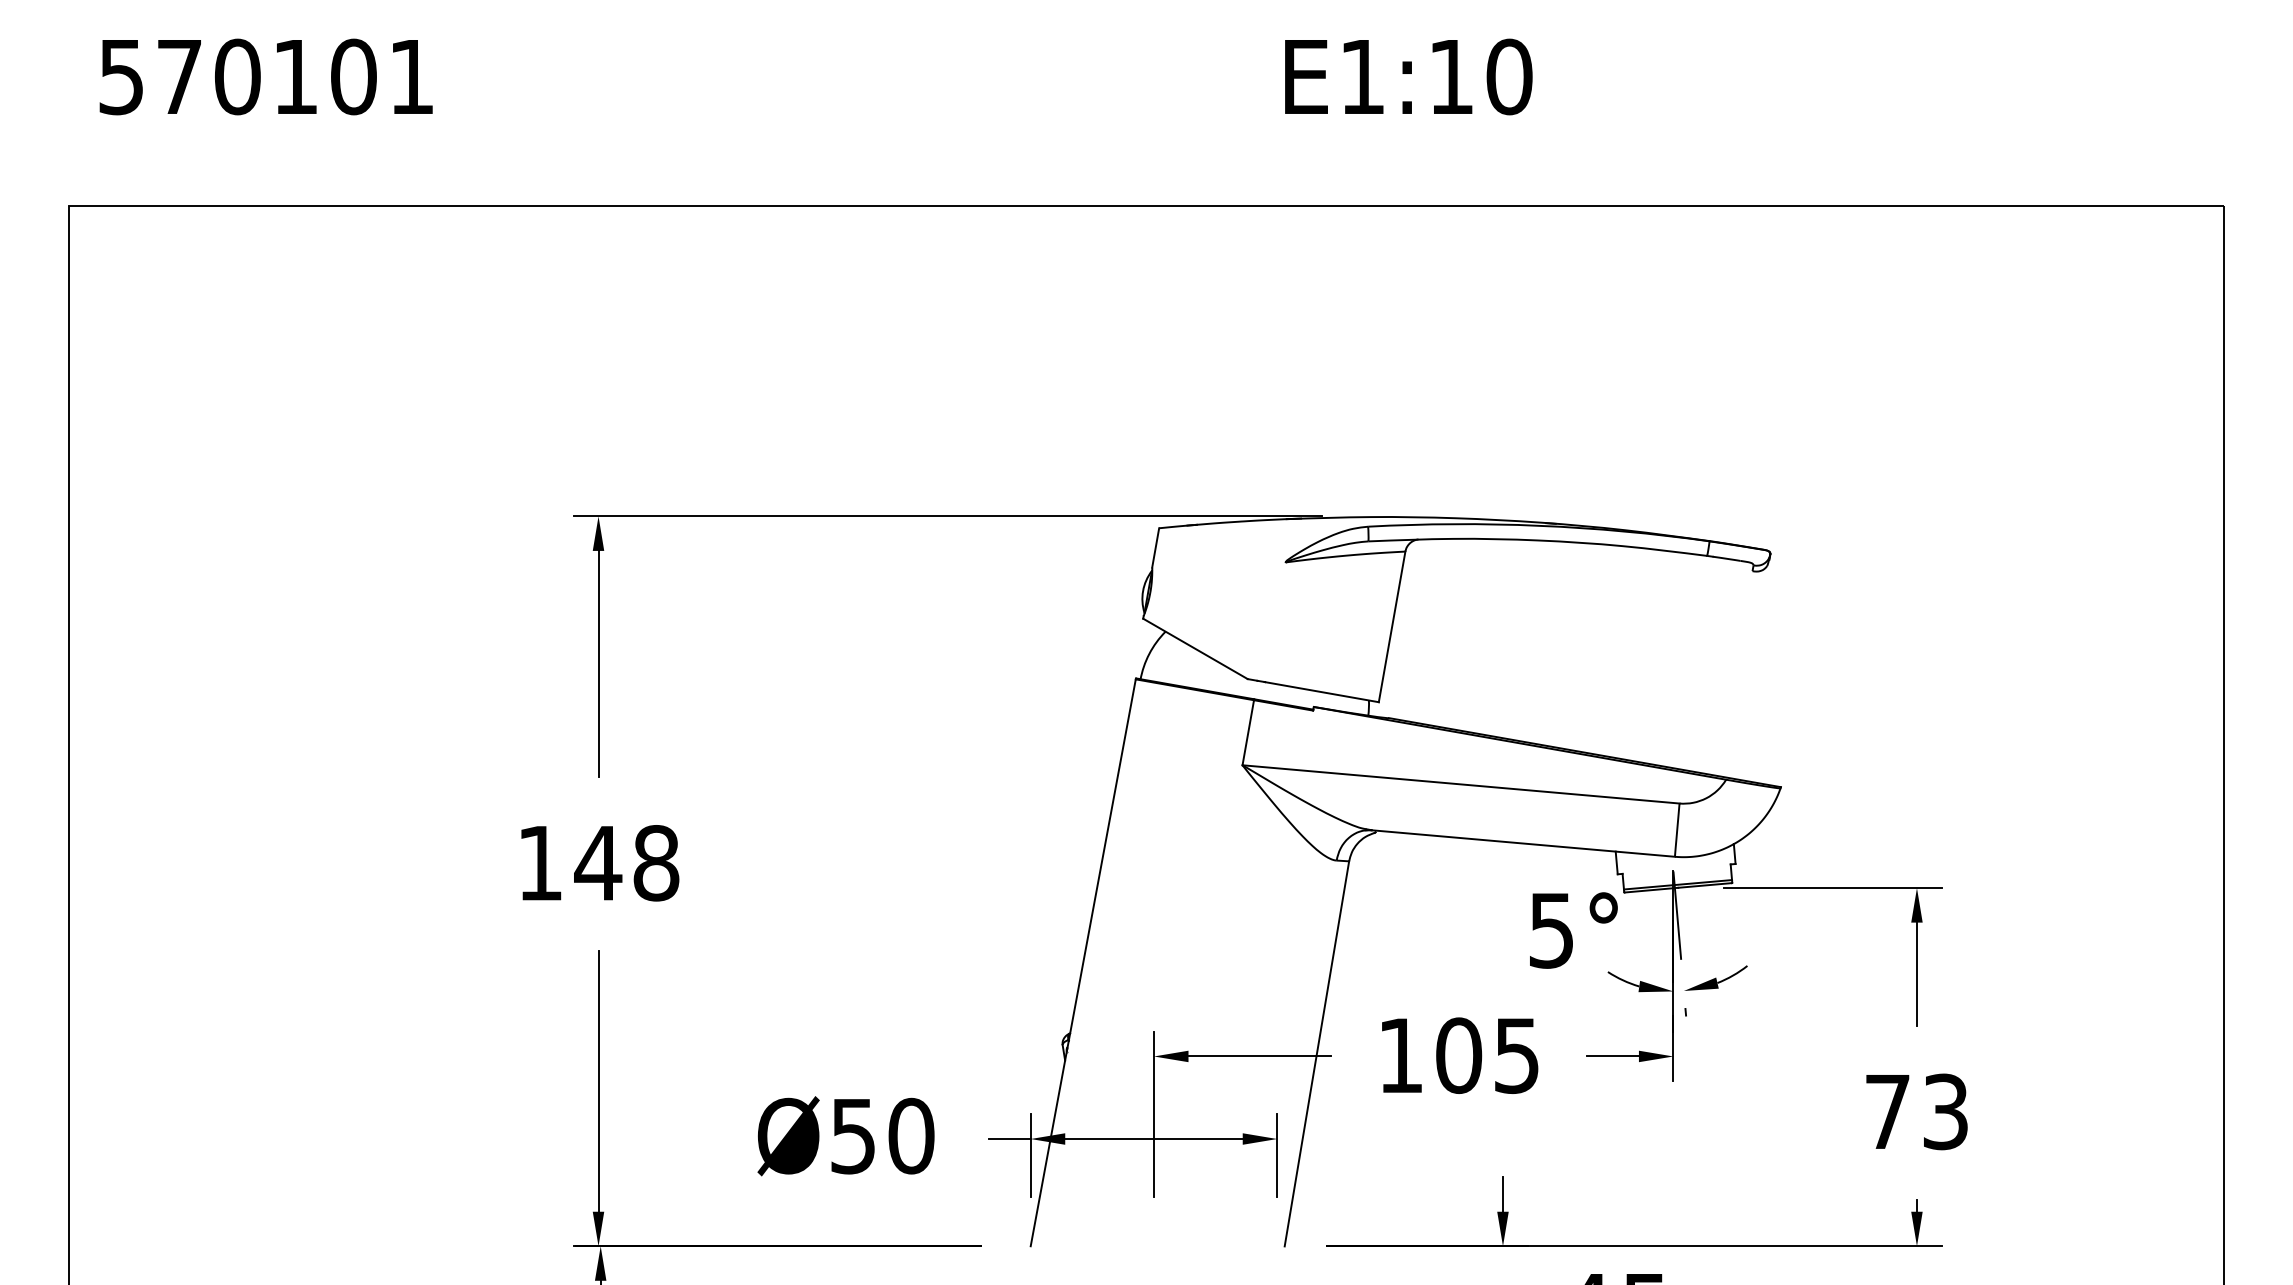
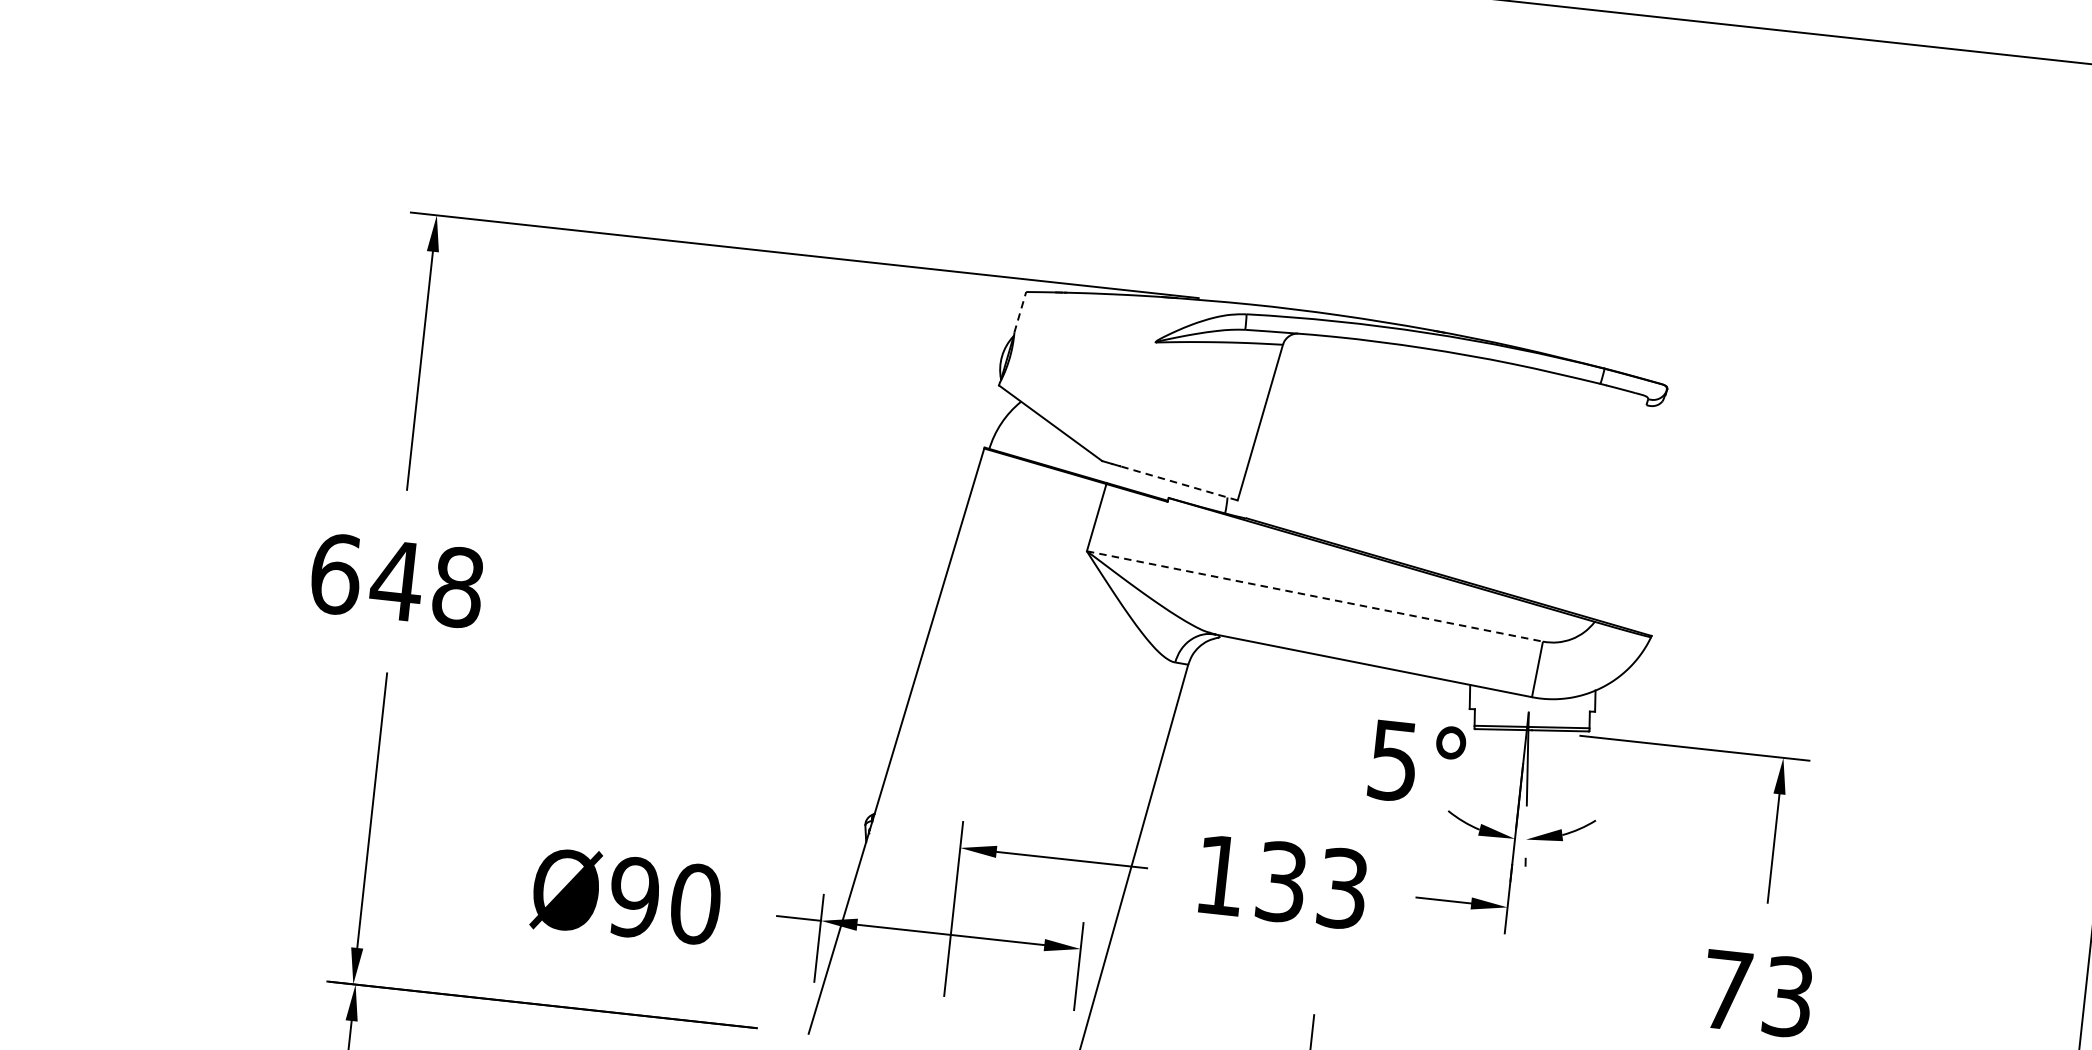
line: (1155, 547) -> (1020, 311), solid -> dashed
line: (1321, 692) -> (1178, 483), solid -> dashed
line: (1461, 784) -> (1315, 596), solid -> dashed
text: (540, 863) -> (336, 574), 148 -> 648
text: (1487, 1055) -> (1311, 885), 105 -> 133
text: (853, 1135) -> (634, 896), Ø50 -> Ø90

